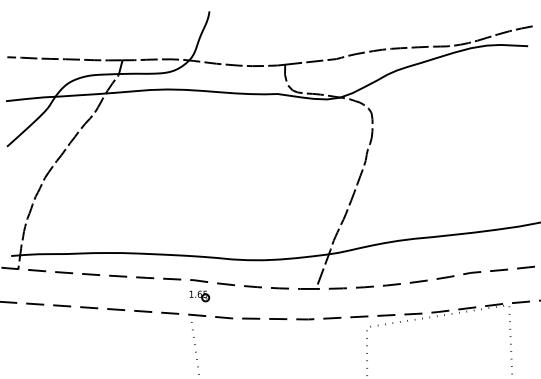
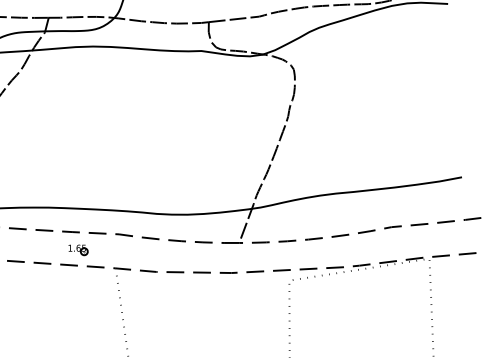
part: (199, 296) -> (78, 250), moved

